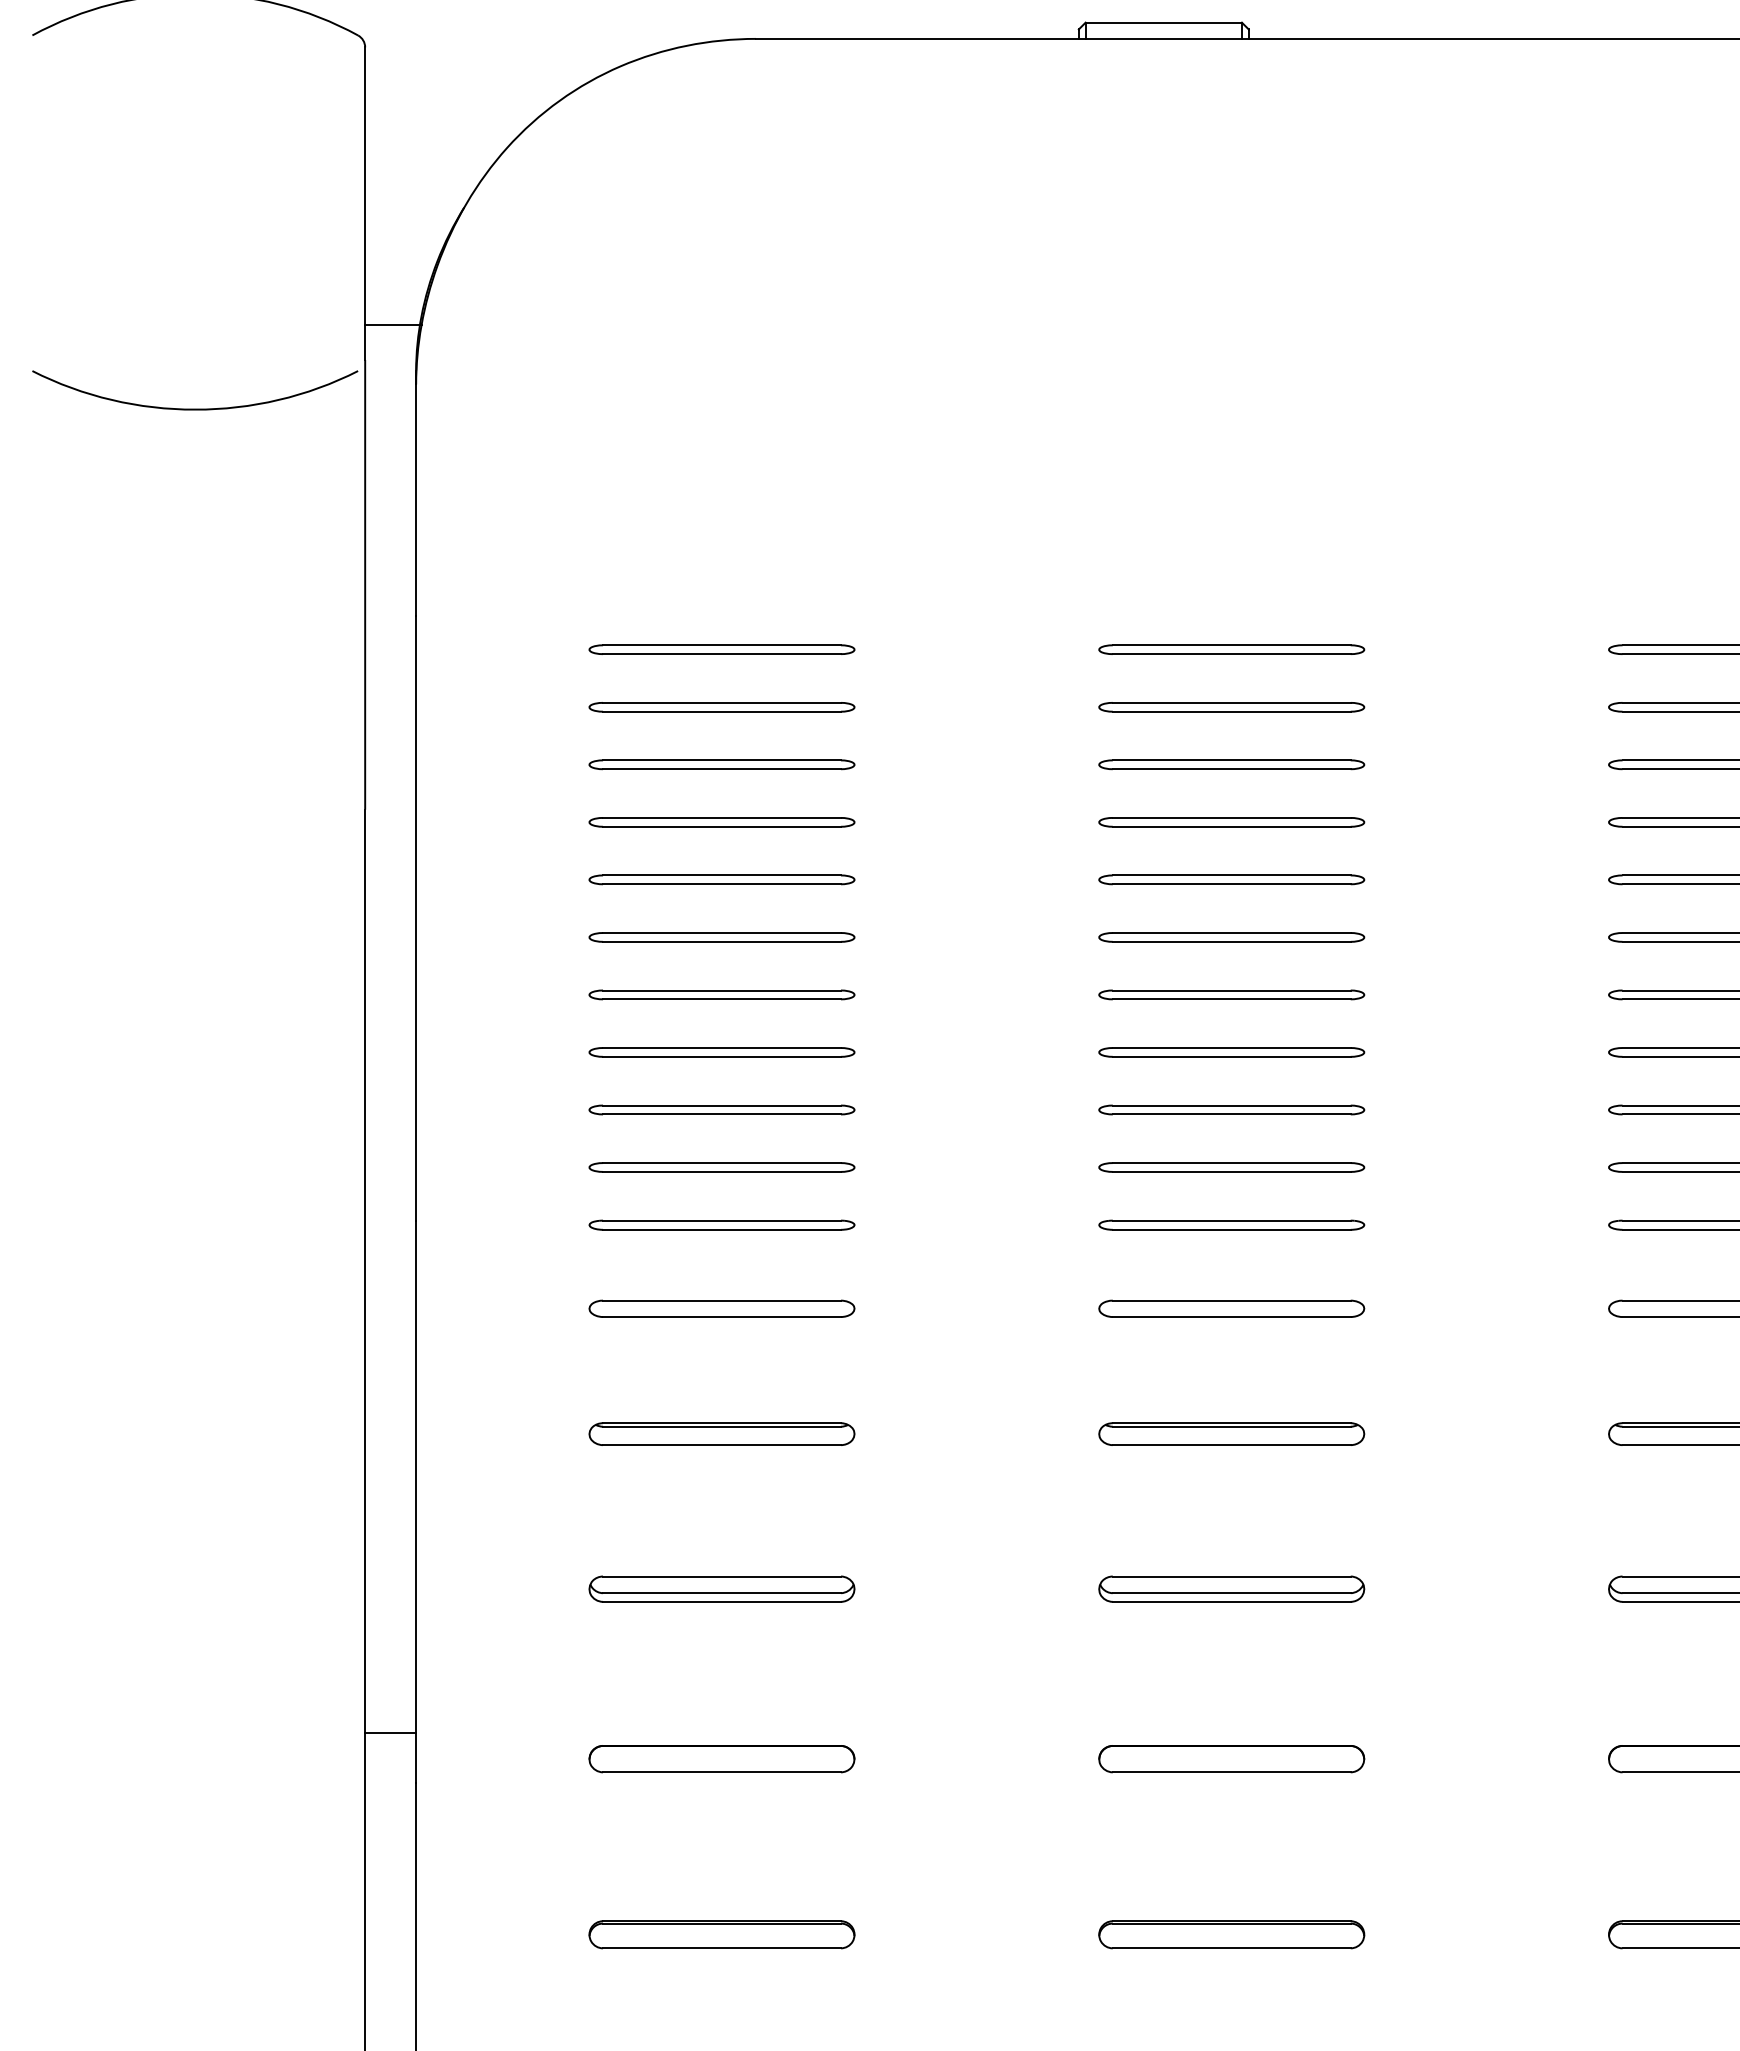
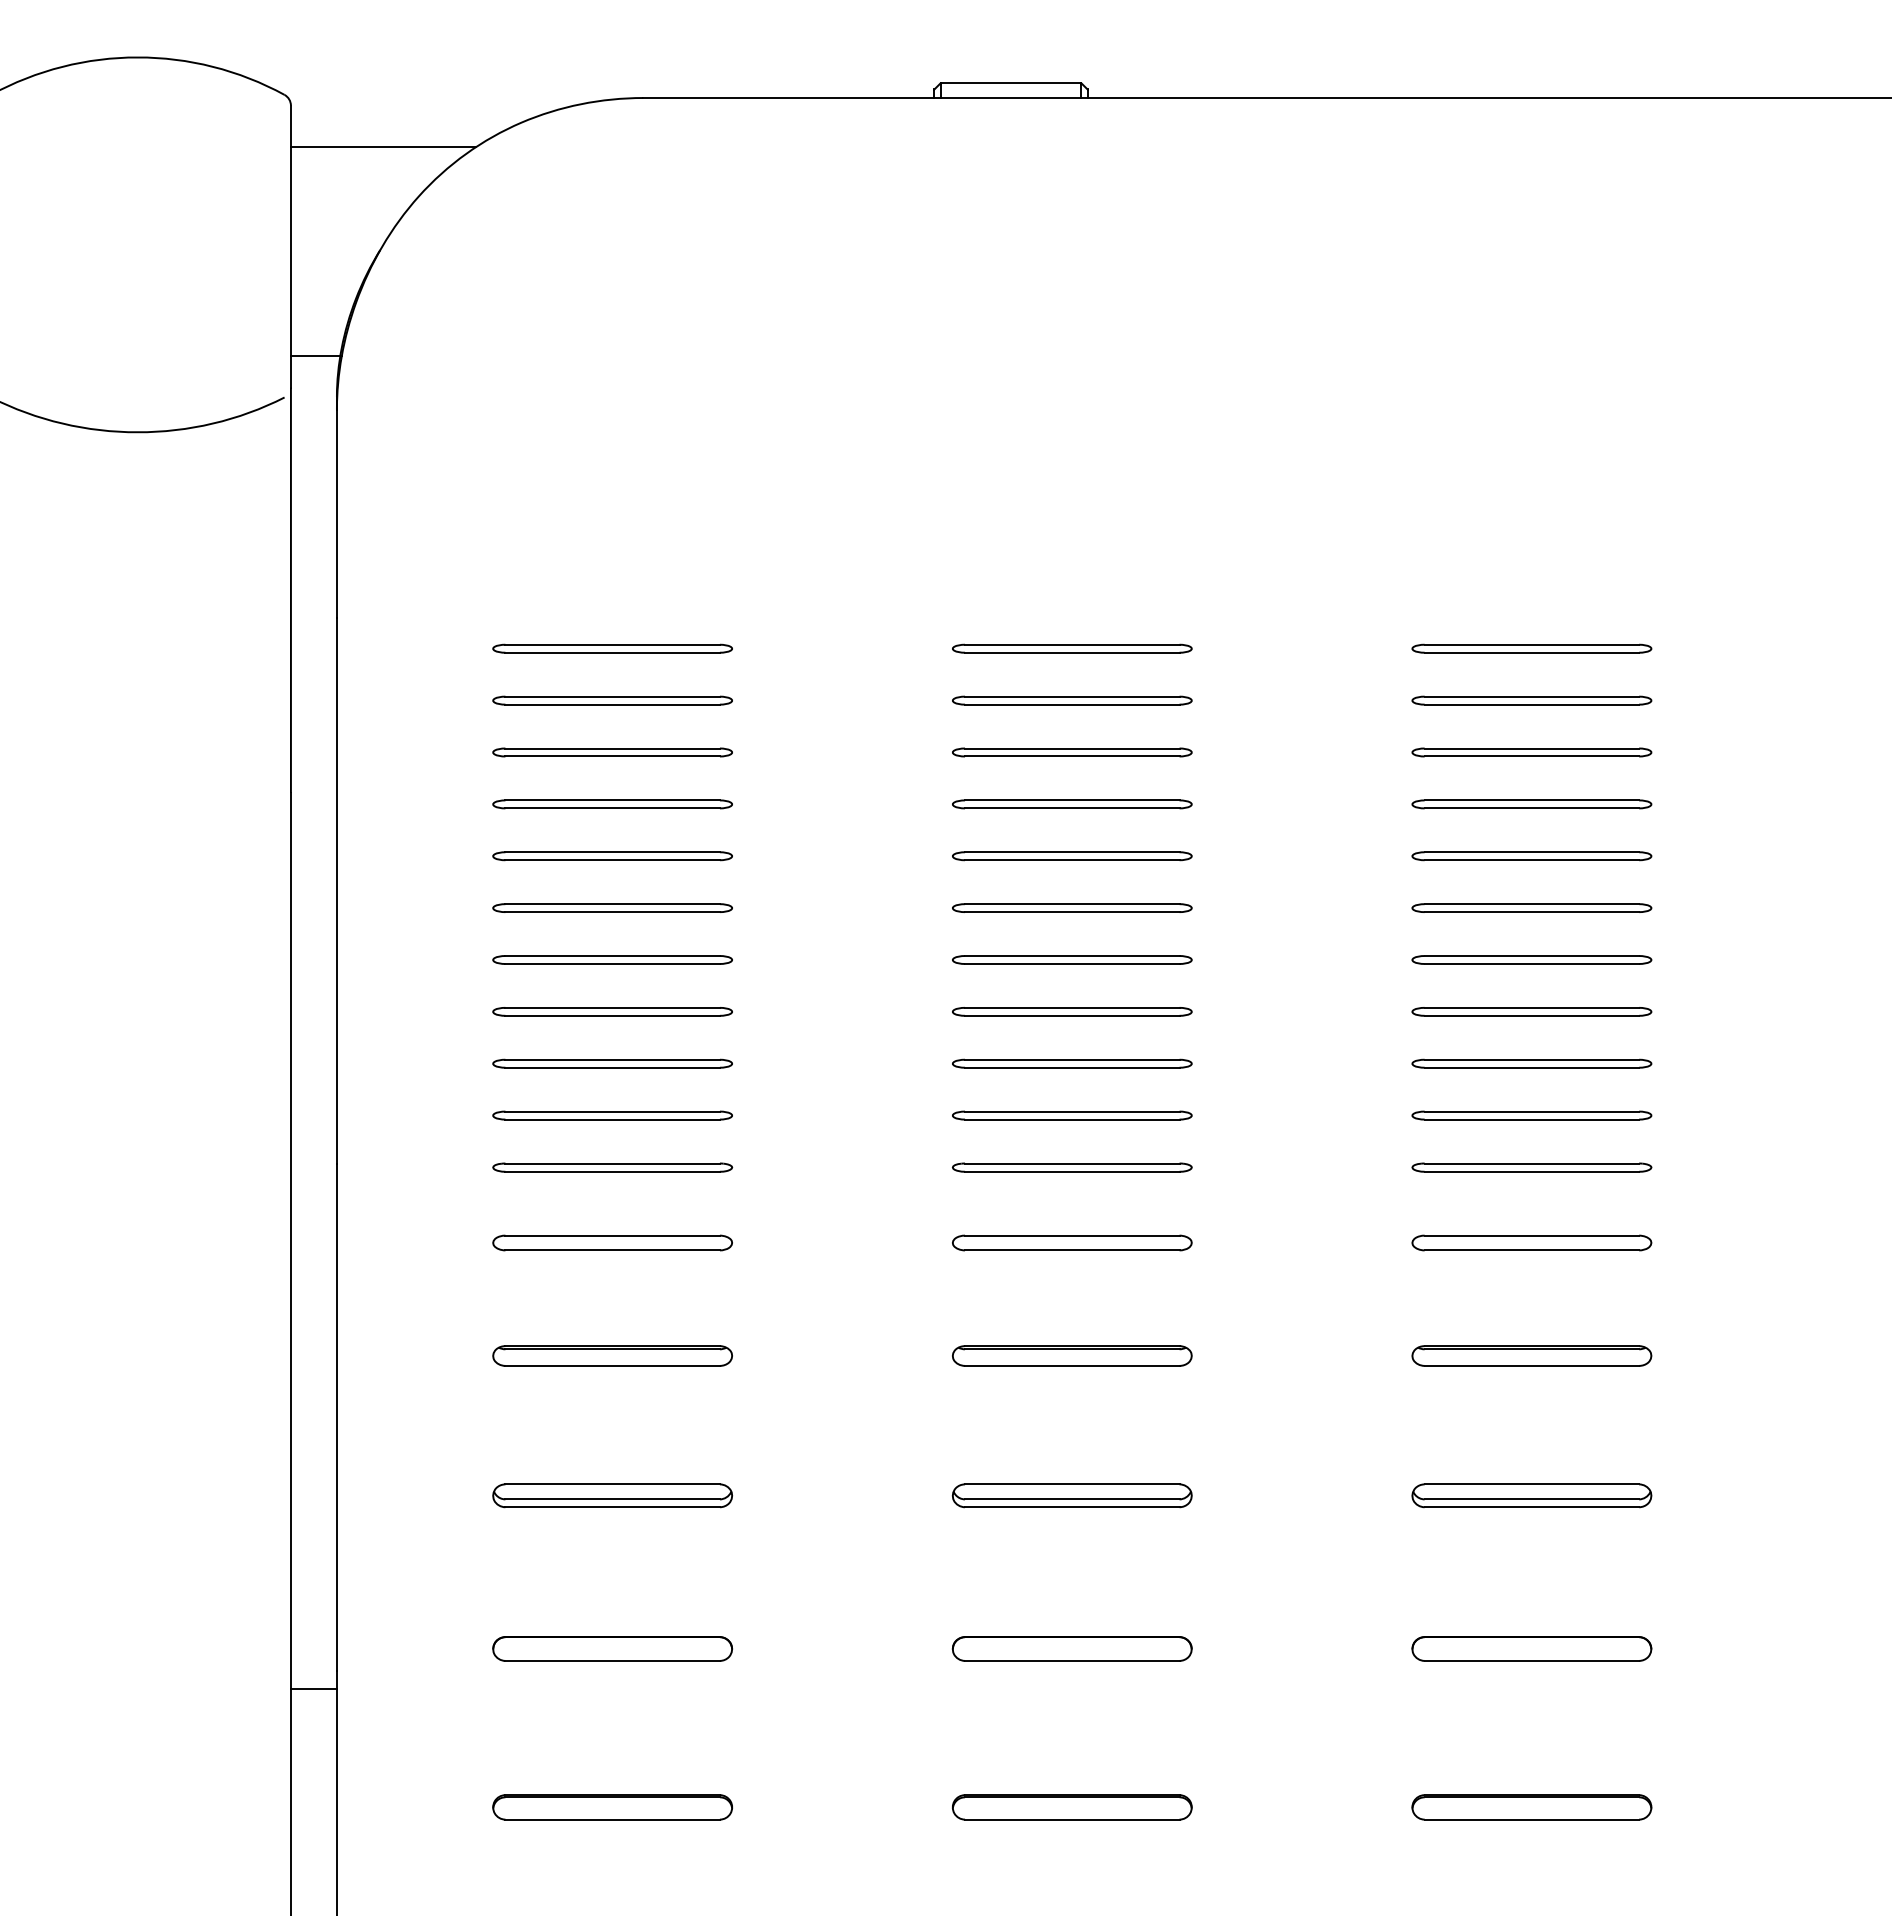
line: (466, 93) -> (382, 147), added
line: (390, 1733) -> (313, 1689), moved

